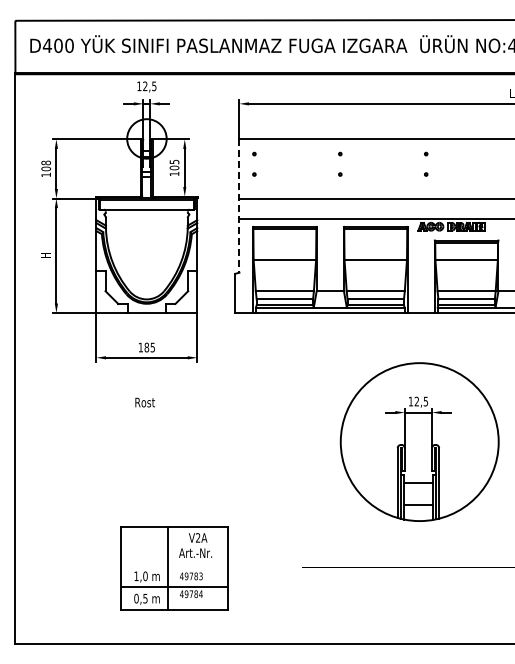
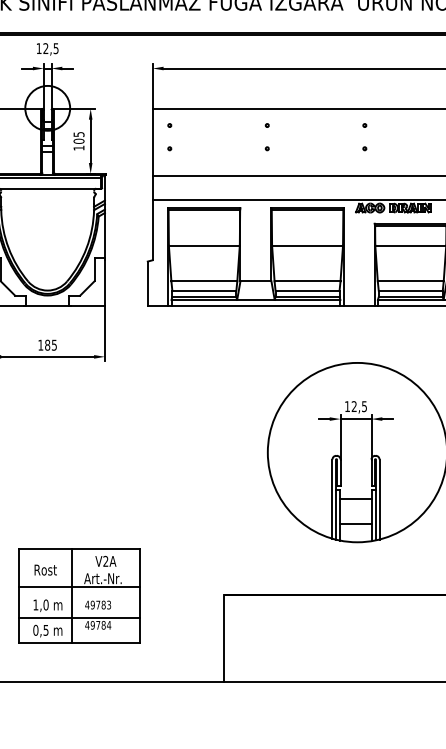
line: (239, 206) -> (152, 185), dashed -> solid
text: (144, 402) -> (44, 569), moved
line: (174, 560) -> (79, 587), added
line: (301, 605) -> (223, 638), added

